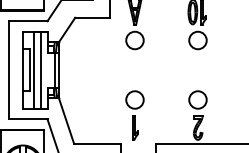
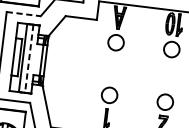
line: (28, 21) -> (23, 14), solid -> dashed
line: (40, 70) -> (29, 59), solid -> dashed

